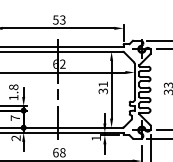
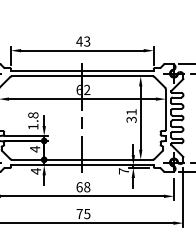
text: (55, 19) -> (79, 41), 53 -> 43
text: (15, 117) -> (35, 148), 7 -> 4
text: (15, 138) -> (35, 171), 2 -> 4
text: (95, 138) -> (123, 171), 1 -> 7

